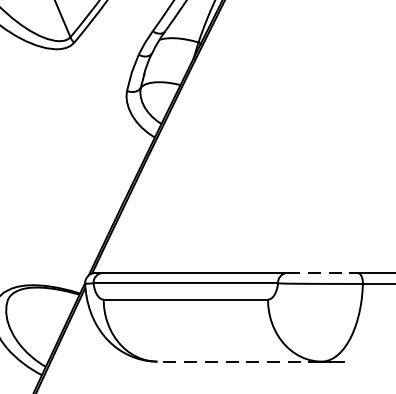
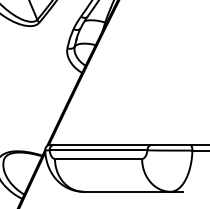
line: (321, 272) -> (170, 144), dashed -> solid
line: (240, 361) -> (127, 191), dashed -> solid

